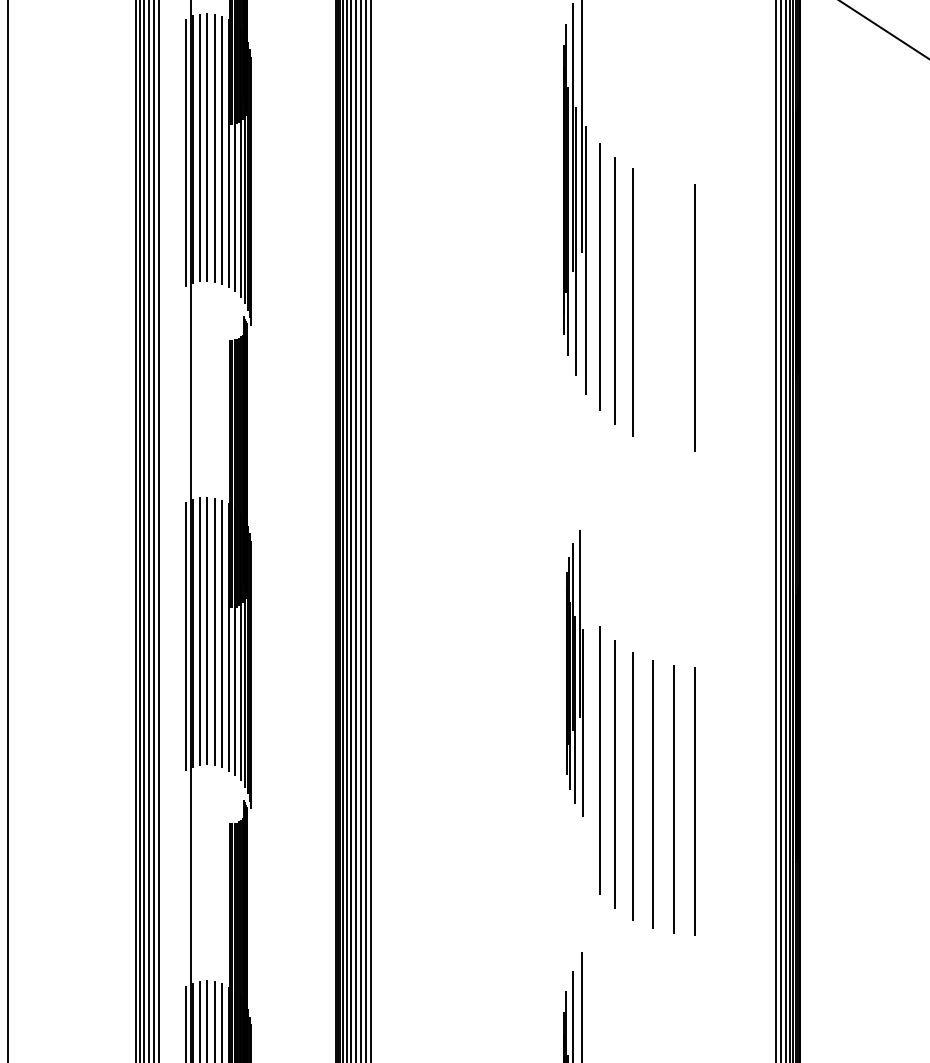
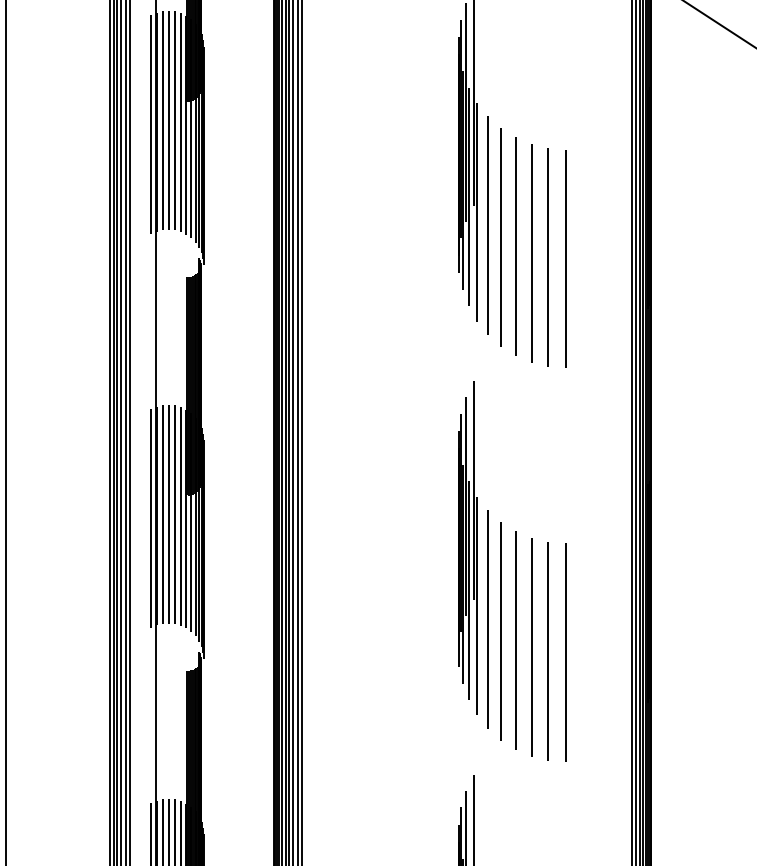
line: (652, 310) -> (531, 253), added
line: (673, 316) -> (548, 257), added
part: (574, 672) -> (467, 547), size x1.43

